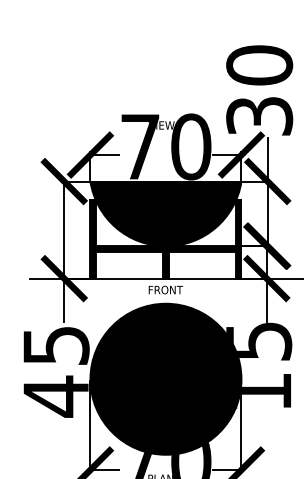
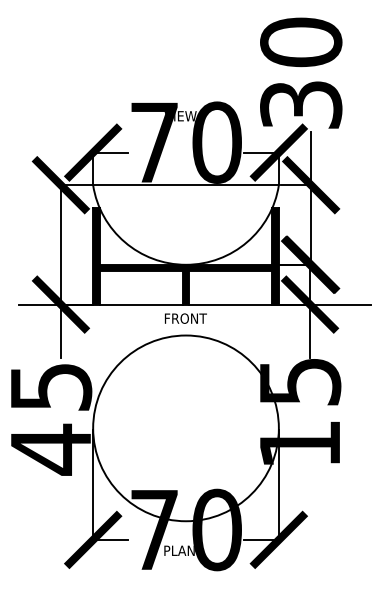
fill: (165, 213) -> (185, 224), removed
fill: (165, 379) -> (185, 428), removed

